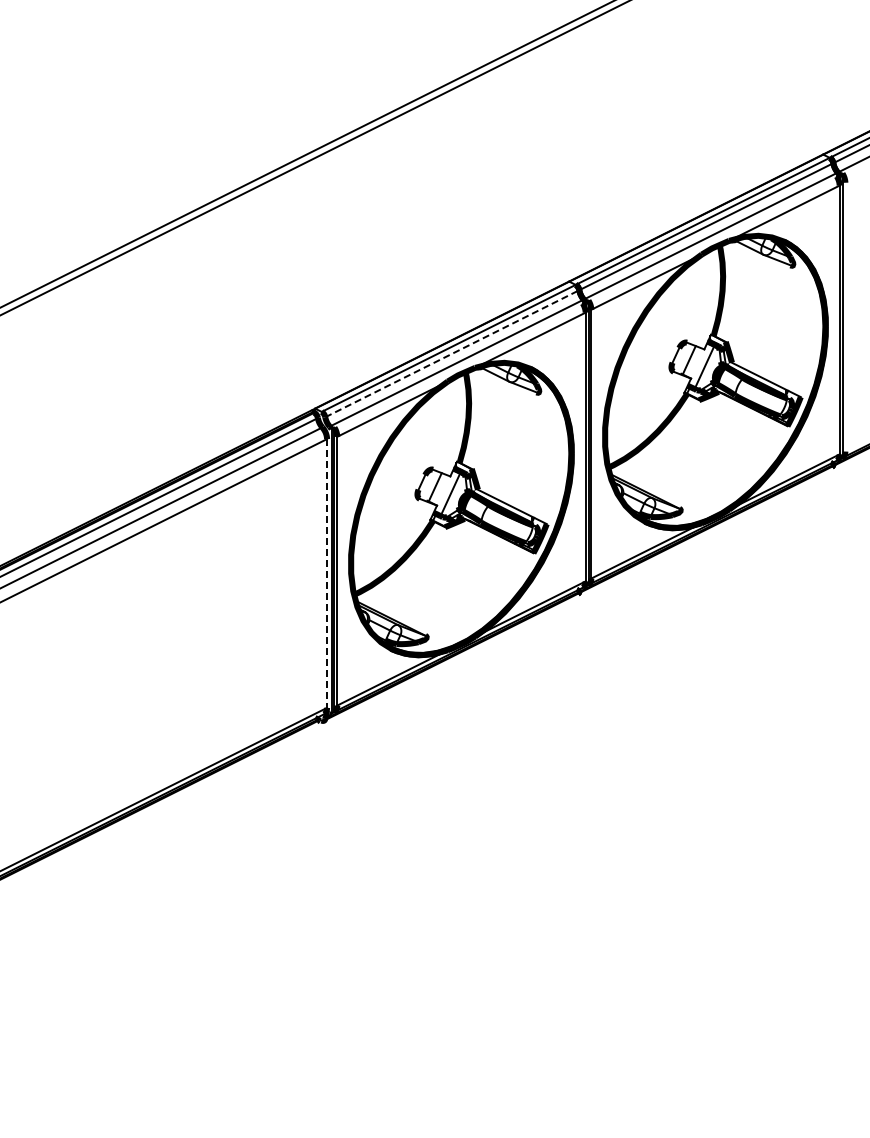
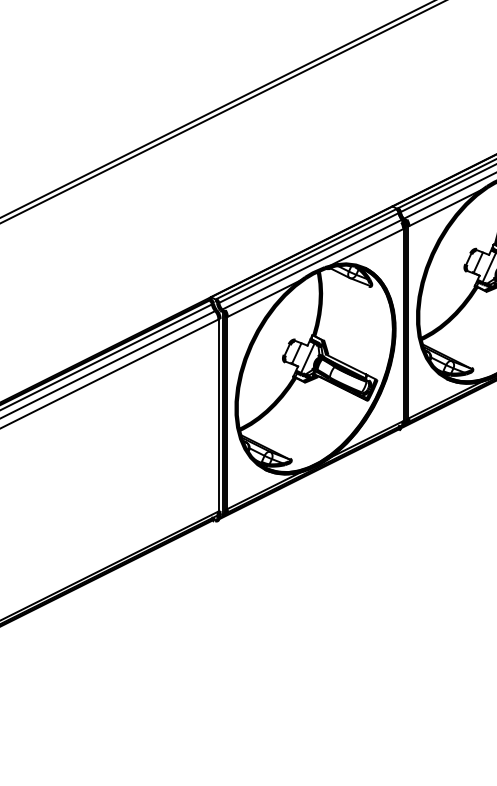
line: (452, 353) -> (309, 257), dashed -> solid
line: (327, 573) -> (219, 415), dashed -> solid

